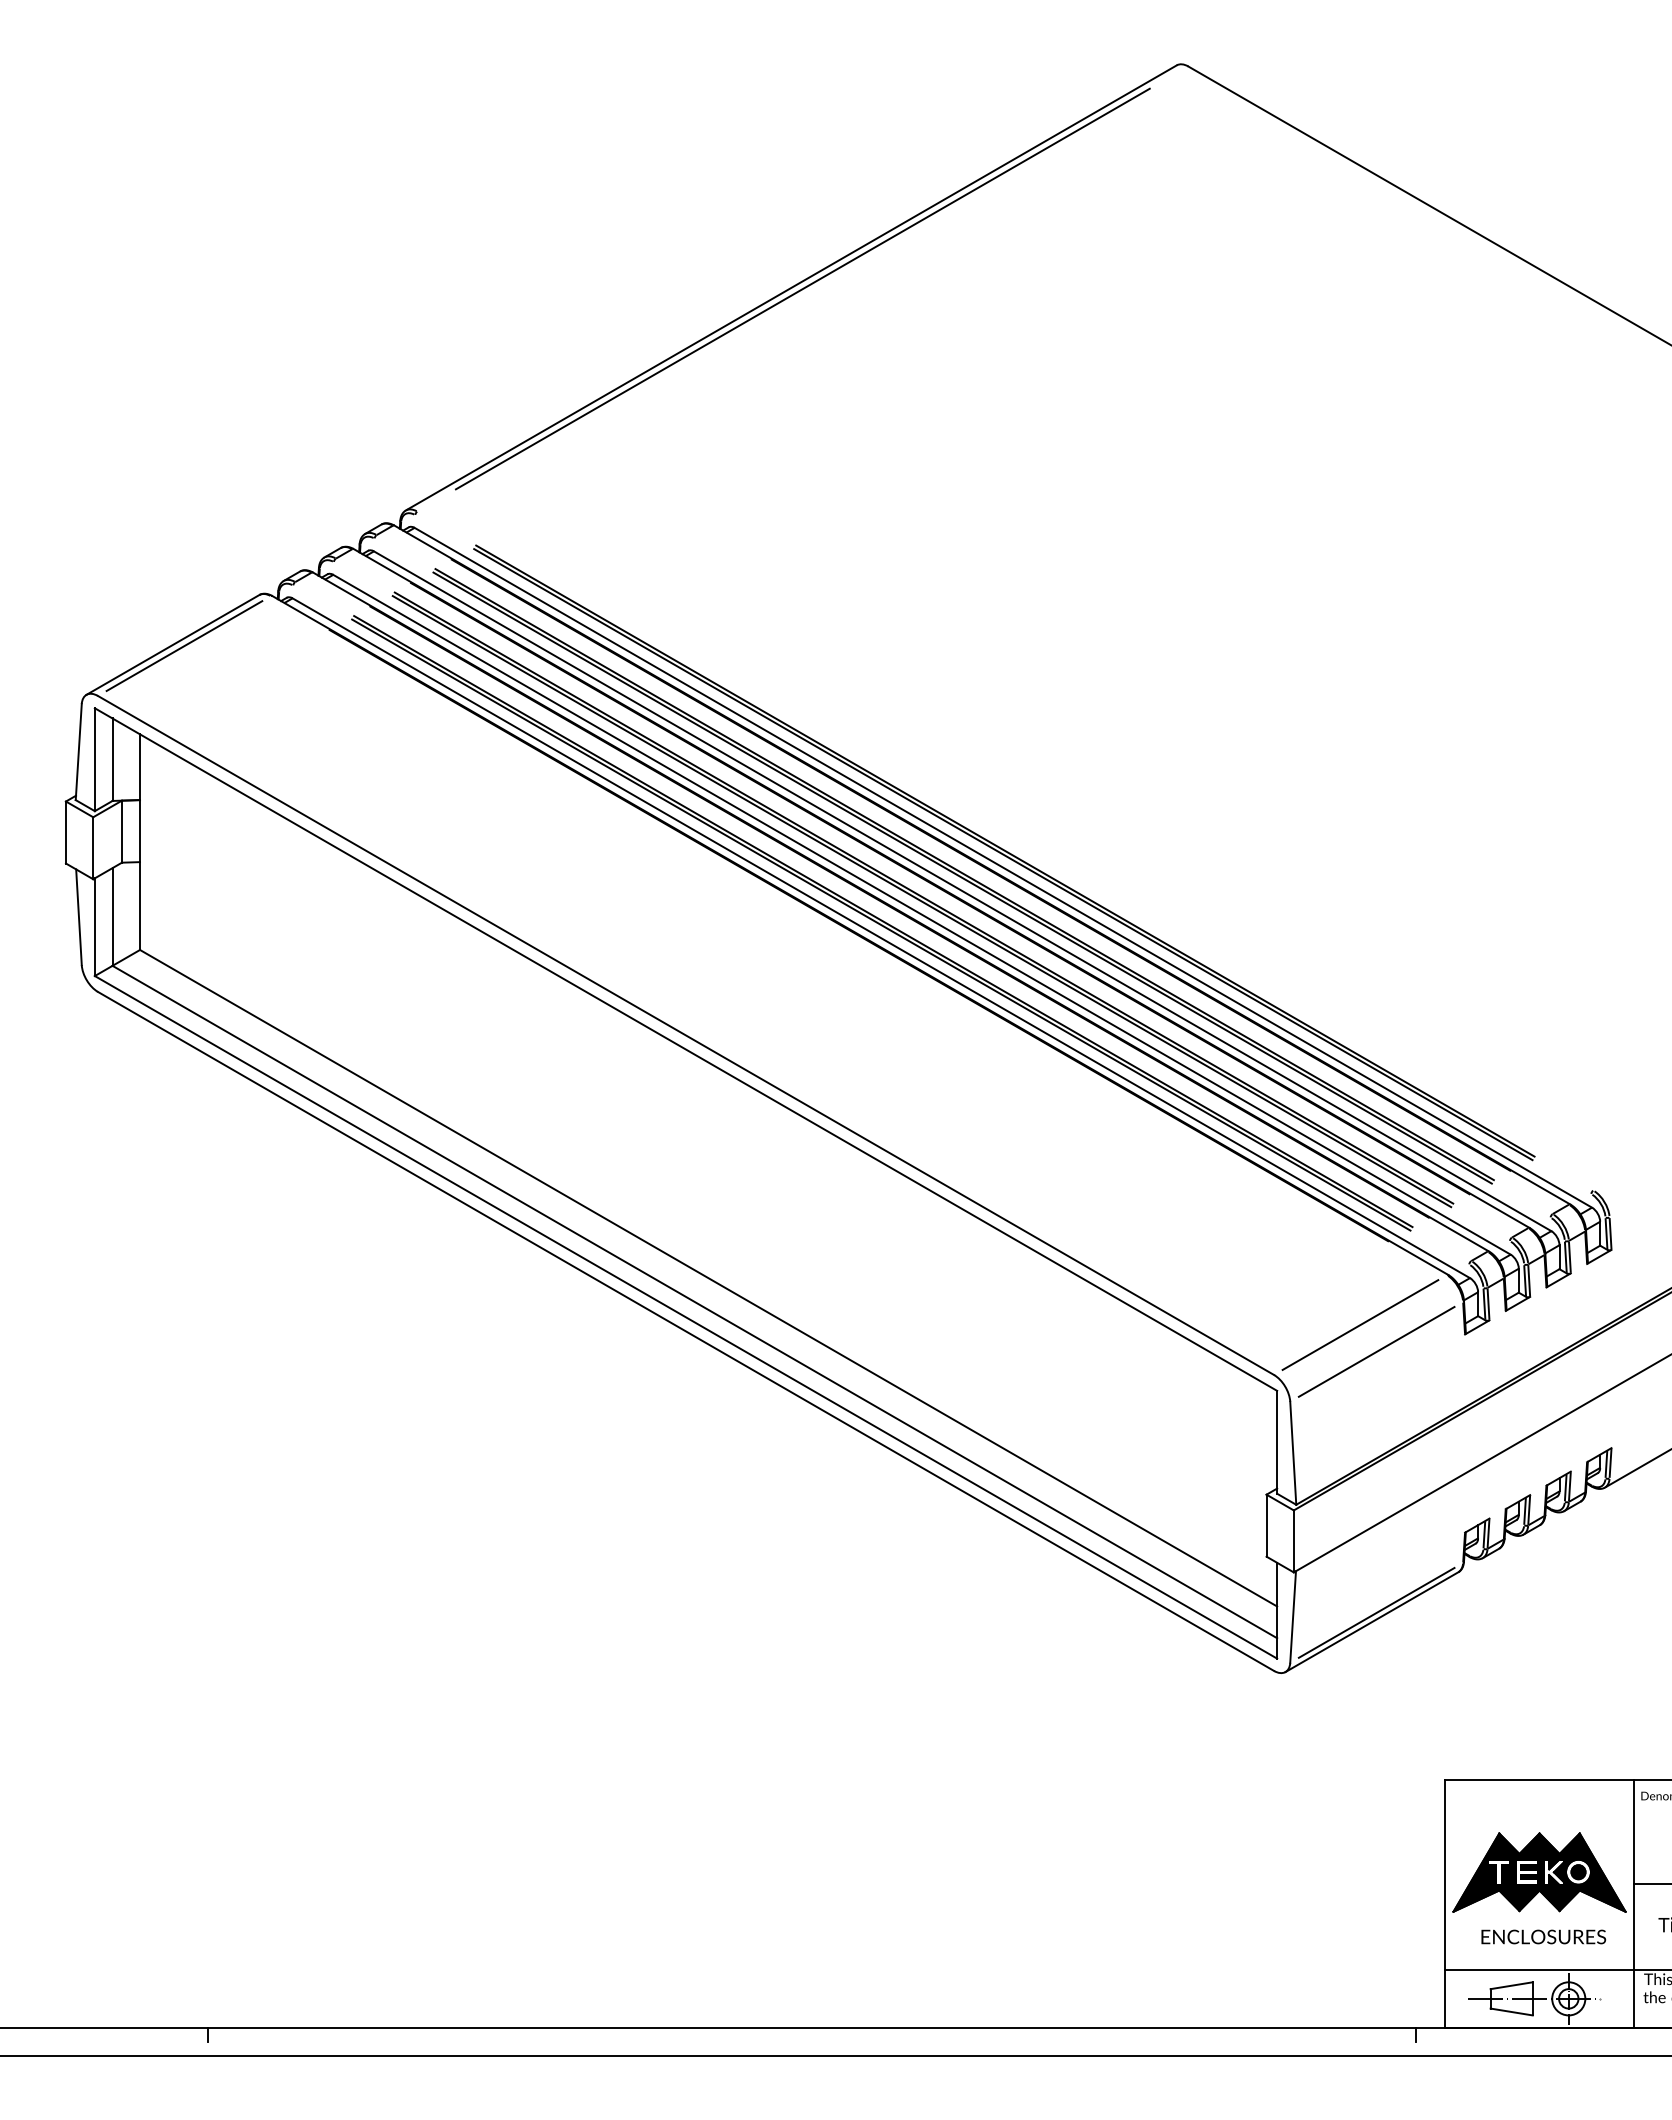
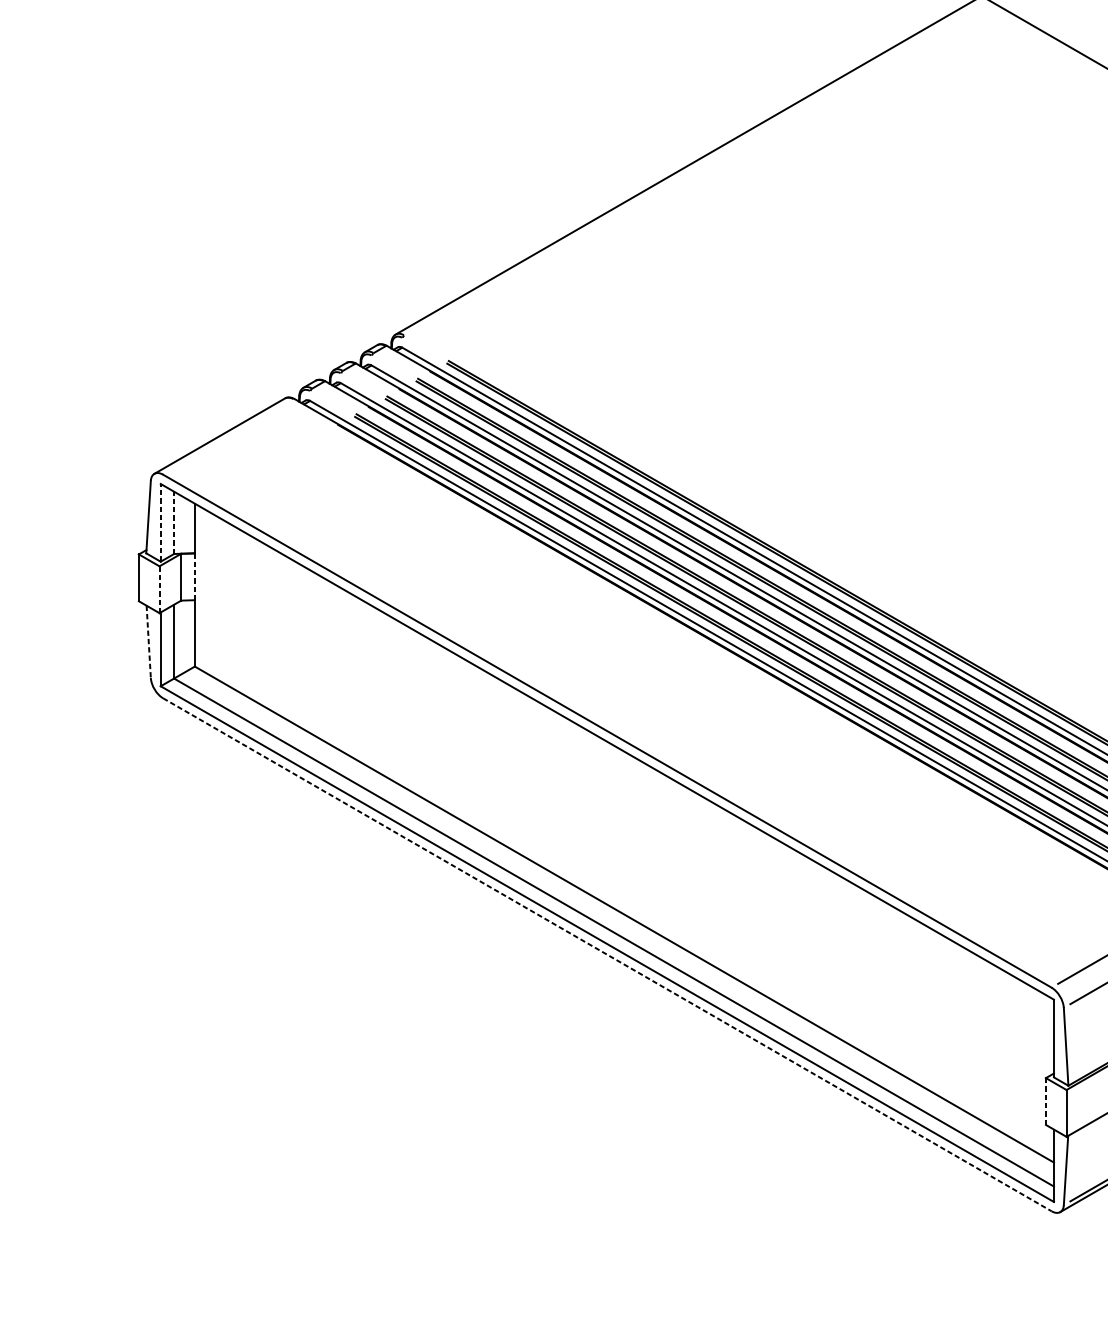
line: (802, 288) -> (695, 166), removed
line: (184, 646) -> (228, 437), removed
line: (94, 759) -> (160, 522), solid -> dashed
line: (112, 759) -> (174, 522), solid -> dashed
line: (140, 831) -> (195, 577), solid -> dashed
line: (93, 848) -> (159, 589), solid -> dashed
line: (78, 917) -> (148, 642), solid -> dashed
line: (686, 1331) -> (607, 954), solid -> dashed
line: (1266, 1525) -> (1045, 1101), solid -> dashed

